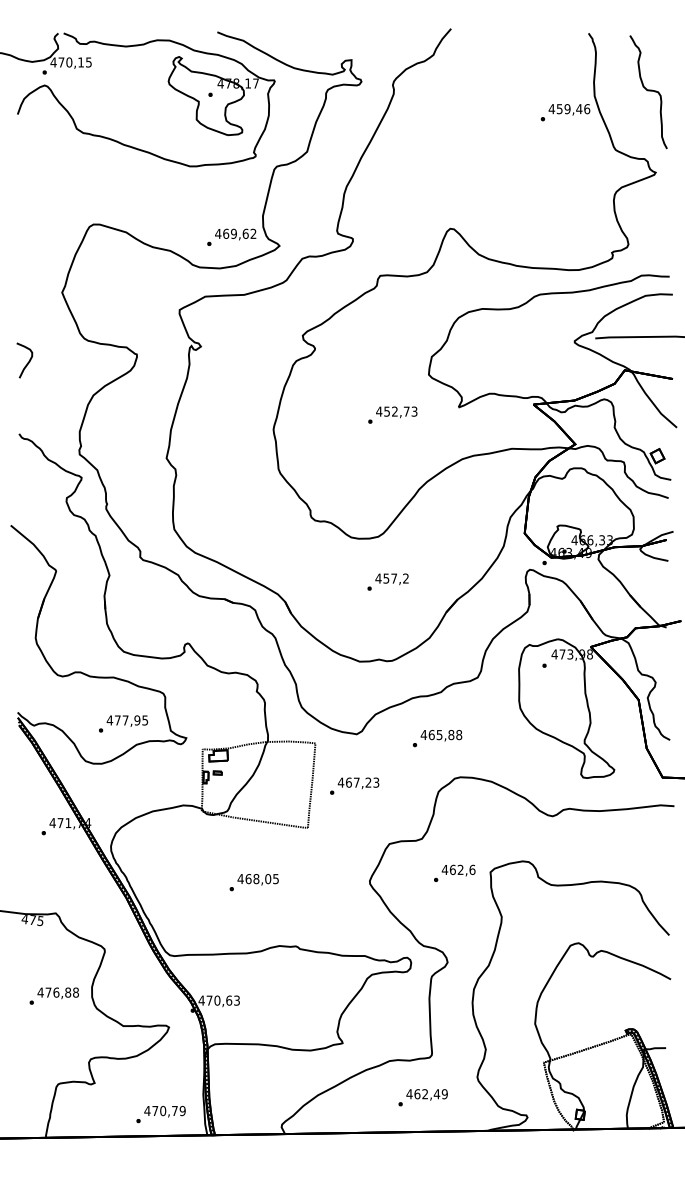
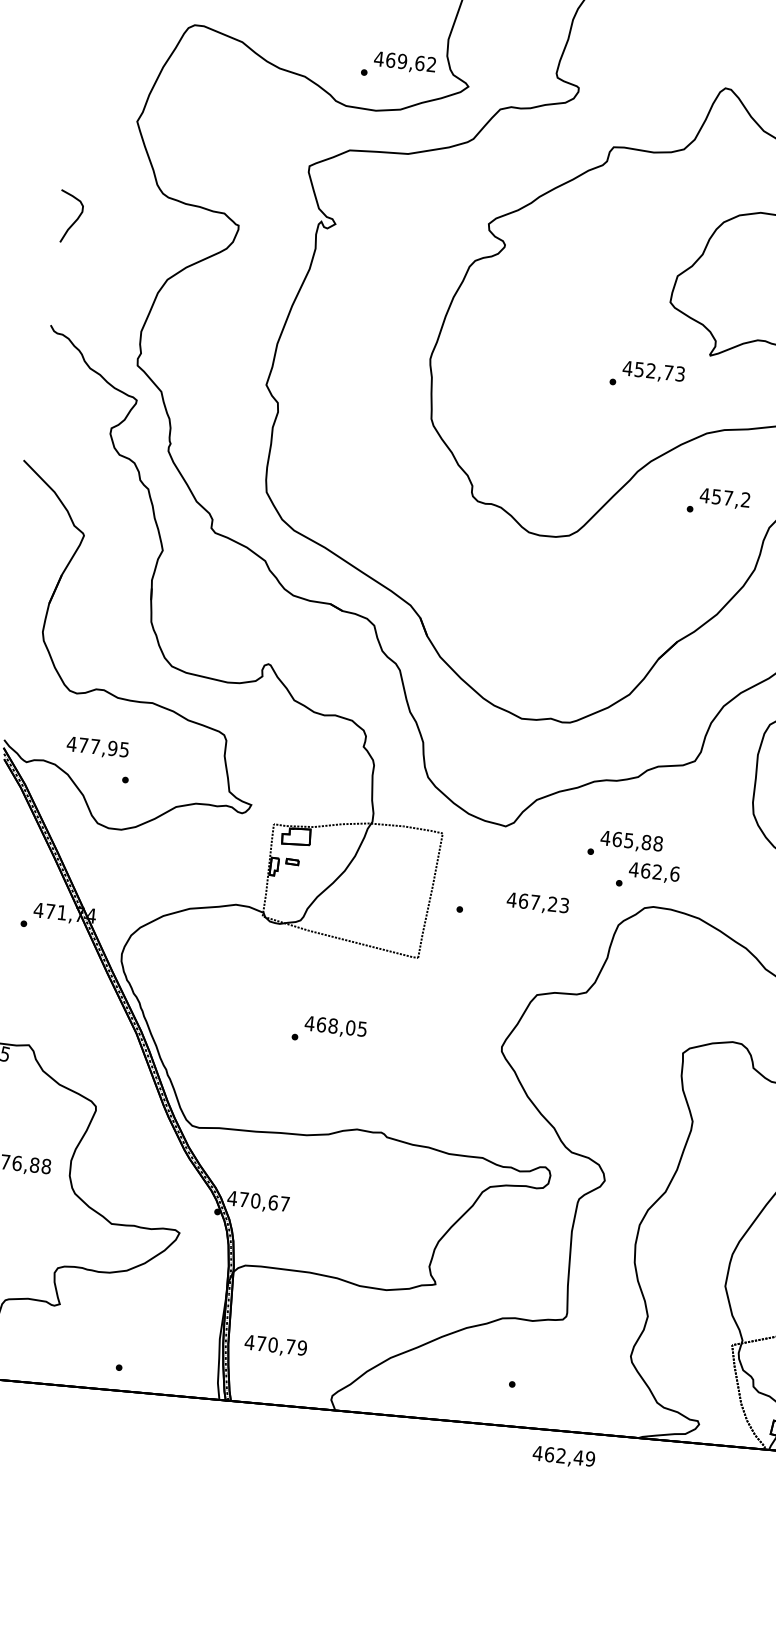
text: (392, 414) -> (647, 374), moved
text: (387, 581) -> (717, 501), moved
text: (126, 720) -> (96, 746), moved
text: (358, 783) -> (537, 903), moved
text: (454, 872) -> (647, 875), moved
text: (236, 1000) -> (284, 1203), 470,63 -> 470,67
text: (426, 1094) -> (563, 1456), moved
text: (164, 1111) -> (275, 1345), moved

